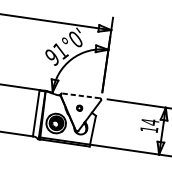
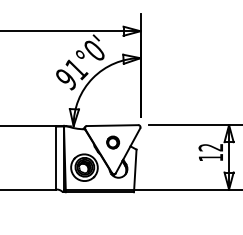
line: (81, 95) -> (112, 125), dashed -> solid
part: (79, 108) -> (112, 142), size x1.67
text: (149, 122) -> (210, 147), 14 -> 12

